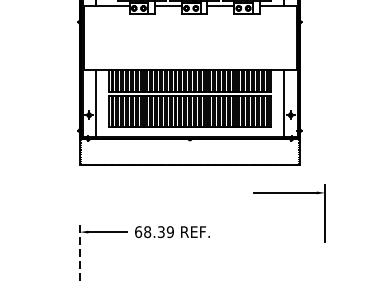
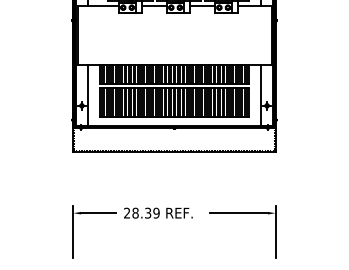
part: (289, 193) -> (242, 213), moved
text: (138, 231) -> (127, 212), 68.39 -> 28.39
line: (80, 252) -> (73, 231), dashed -> solid

